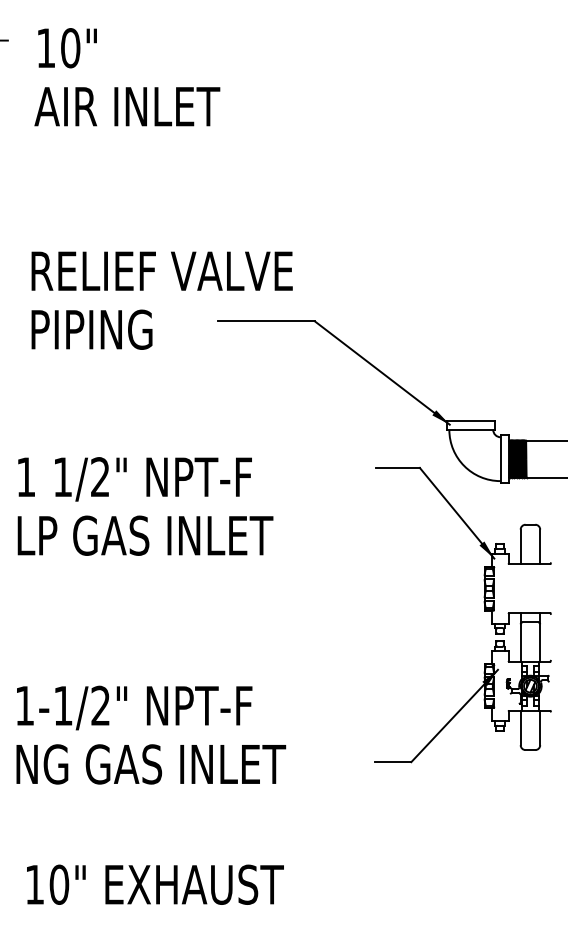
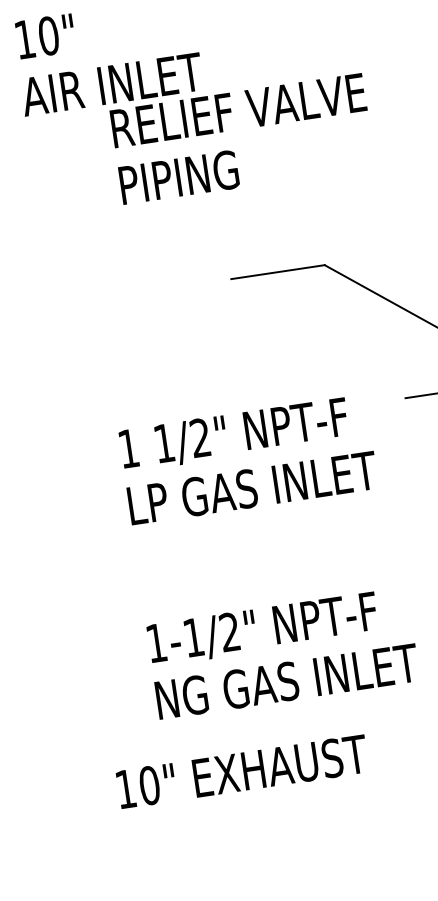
text: (161, 300) -> (242, 139), moved
text: (145, 506) -> (248, 459), moved
text: (151, 734) -> (283, 652), moved
text: (155, 884) -> (242, 771), moved

